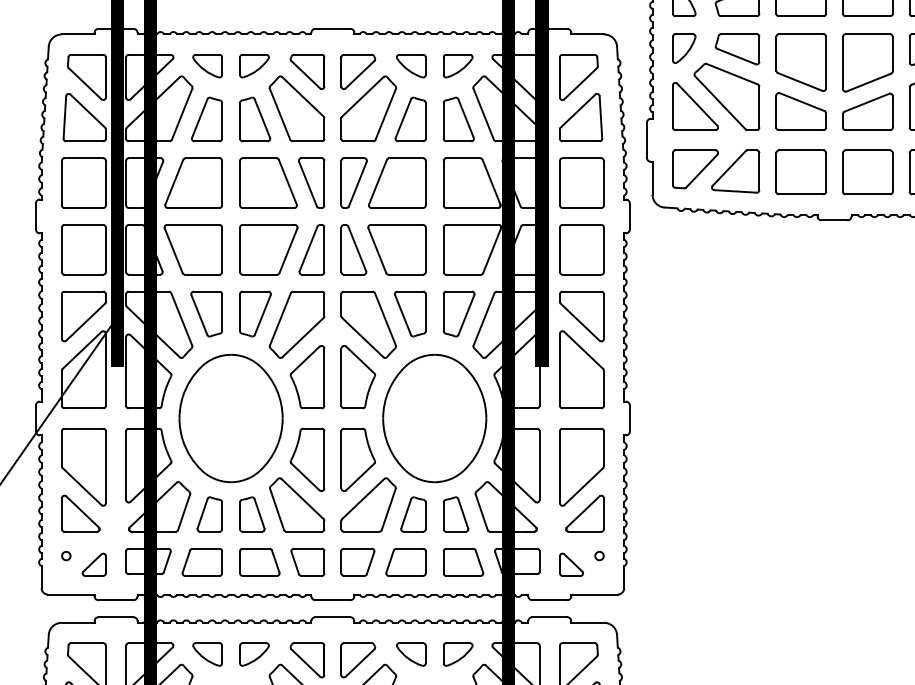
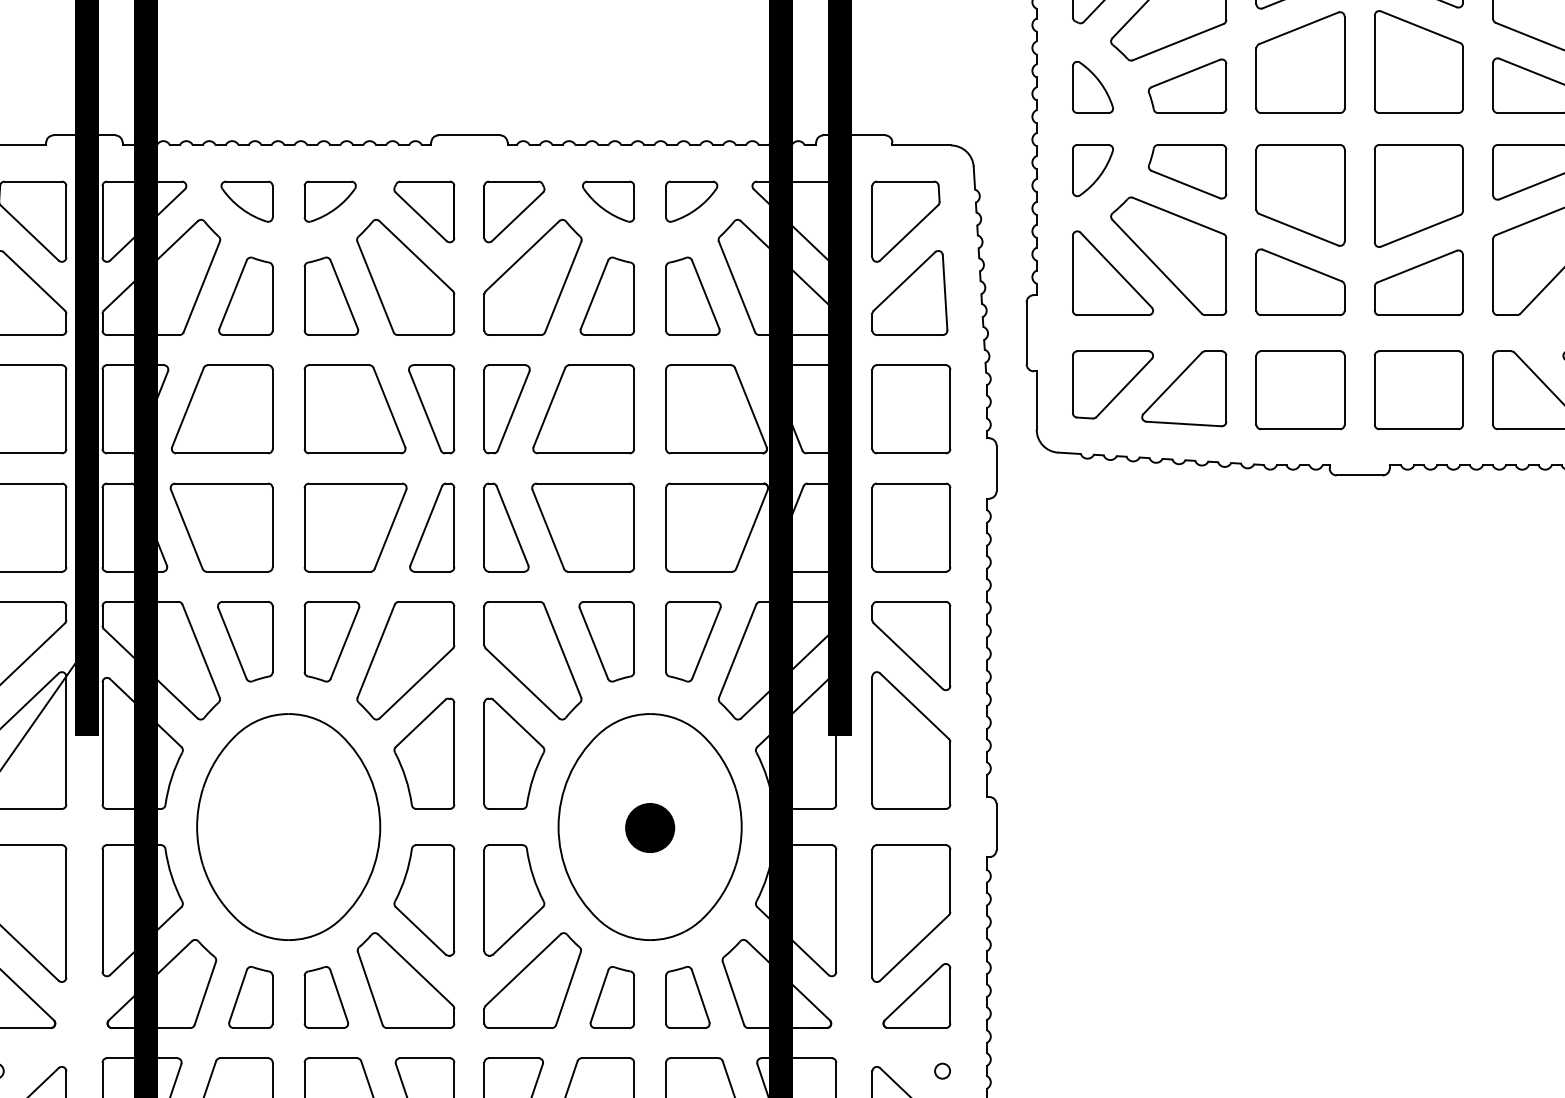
part: (434, 418) -> (649, 827), added

